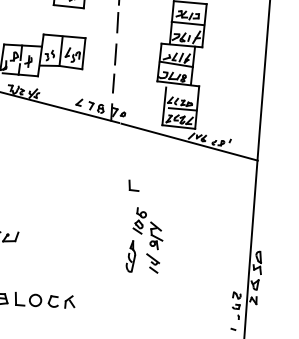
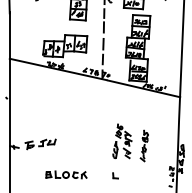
part: (133, 185) -> (115, 175), moved
part: (184, 249) -> (143, 145), added

